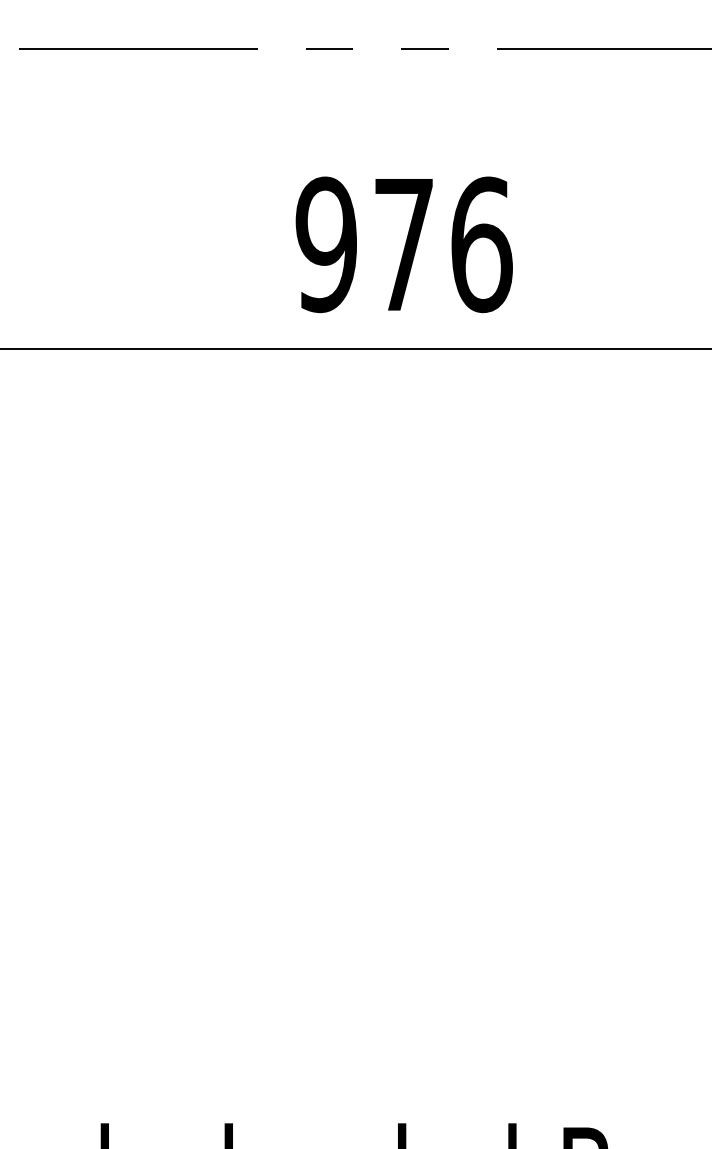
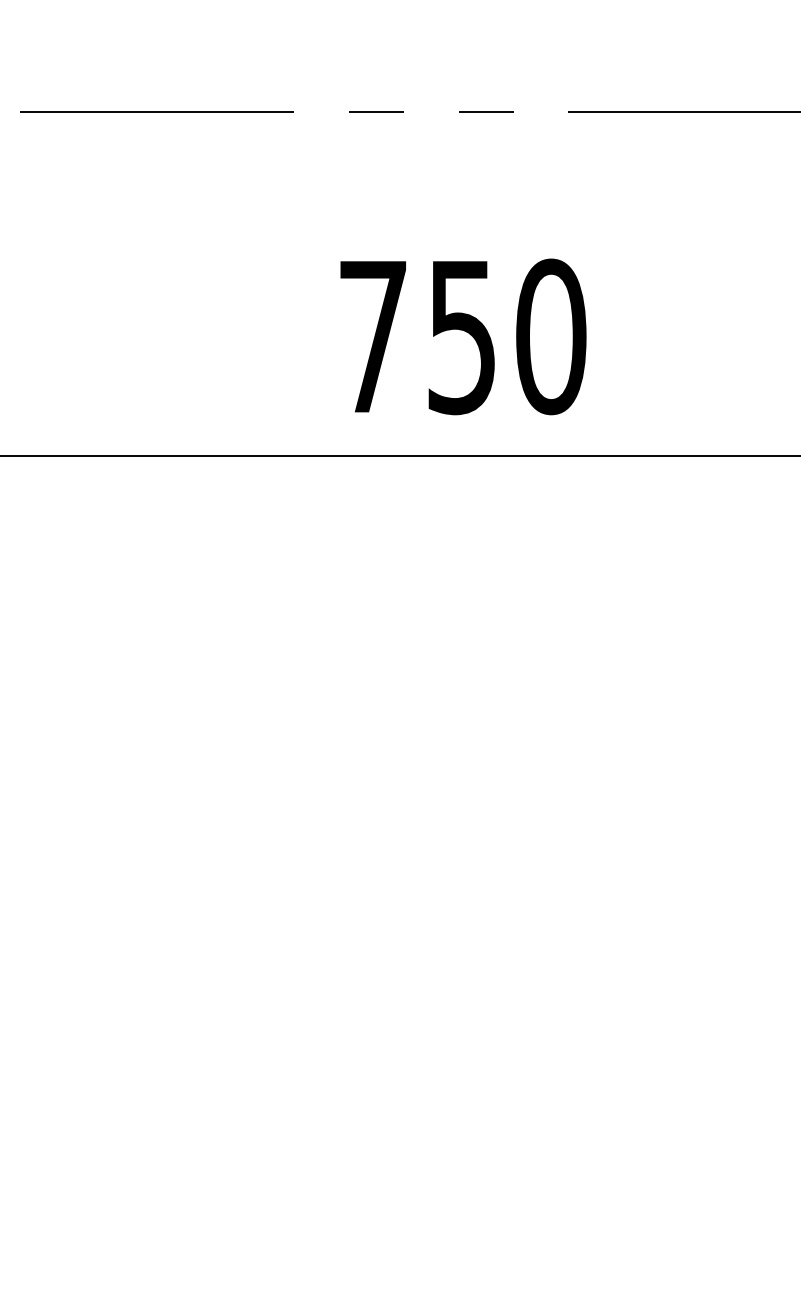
text: (403, 244) -> (461, 336), 976 -> 750

